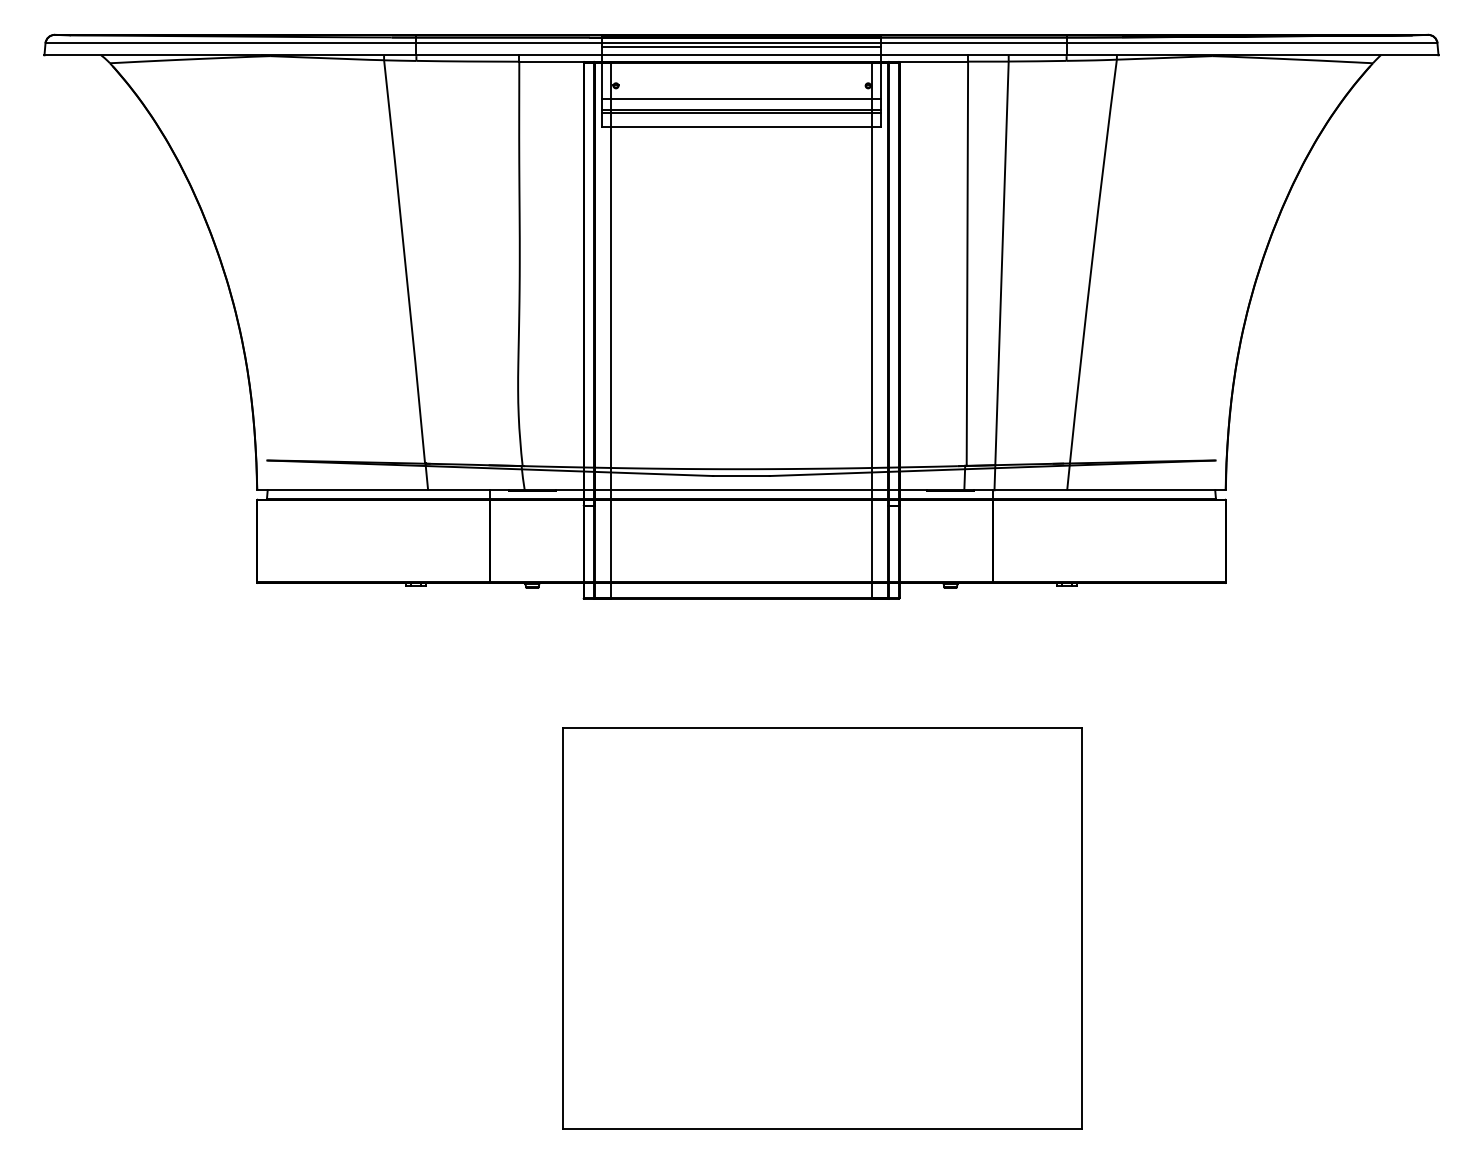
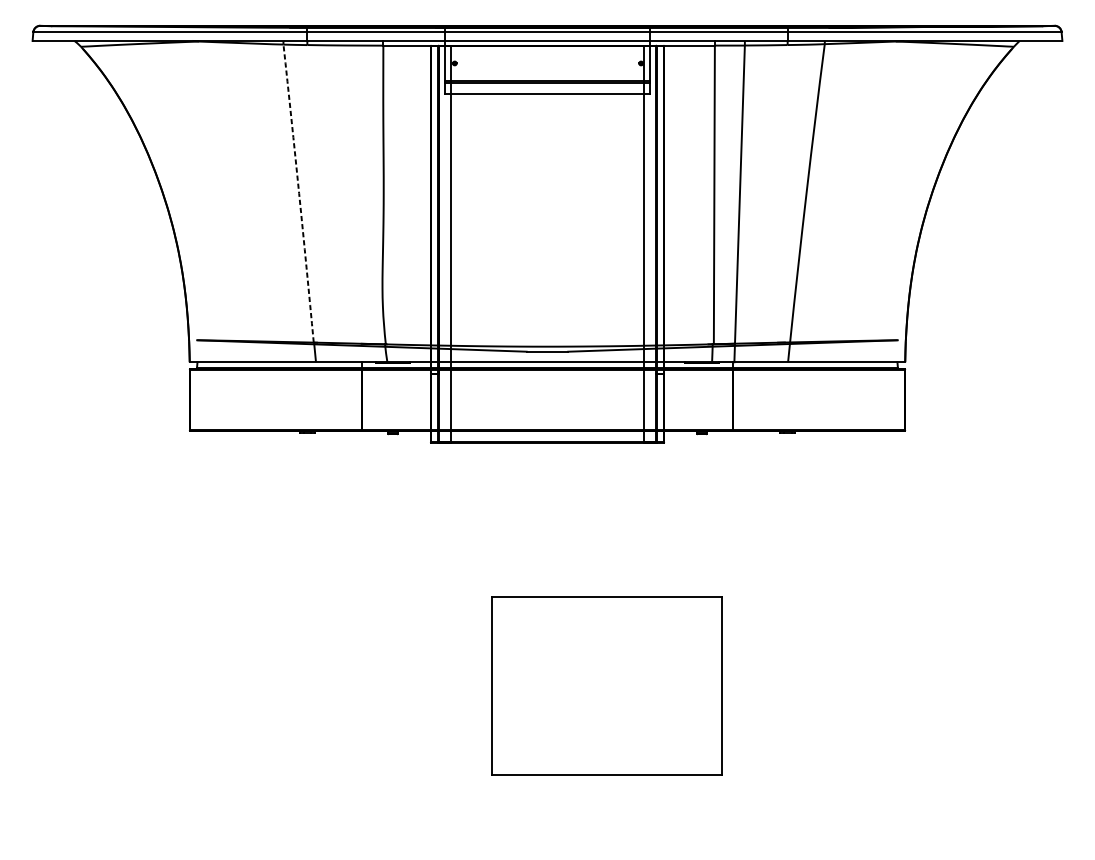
line: (741, 46) -> (547, 34), removed
line: (741, 98) -> (547, 72), removed
arc: (405, 261) -> (299, 193), solid -> dashed
part: (822, 928) -> (607, 685), size x0.6

